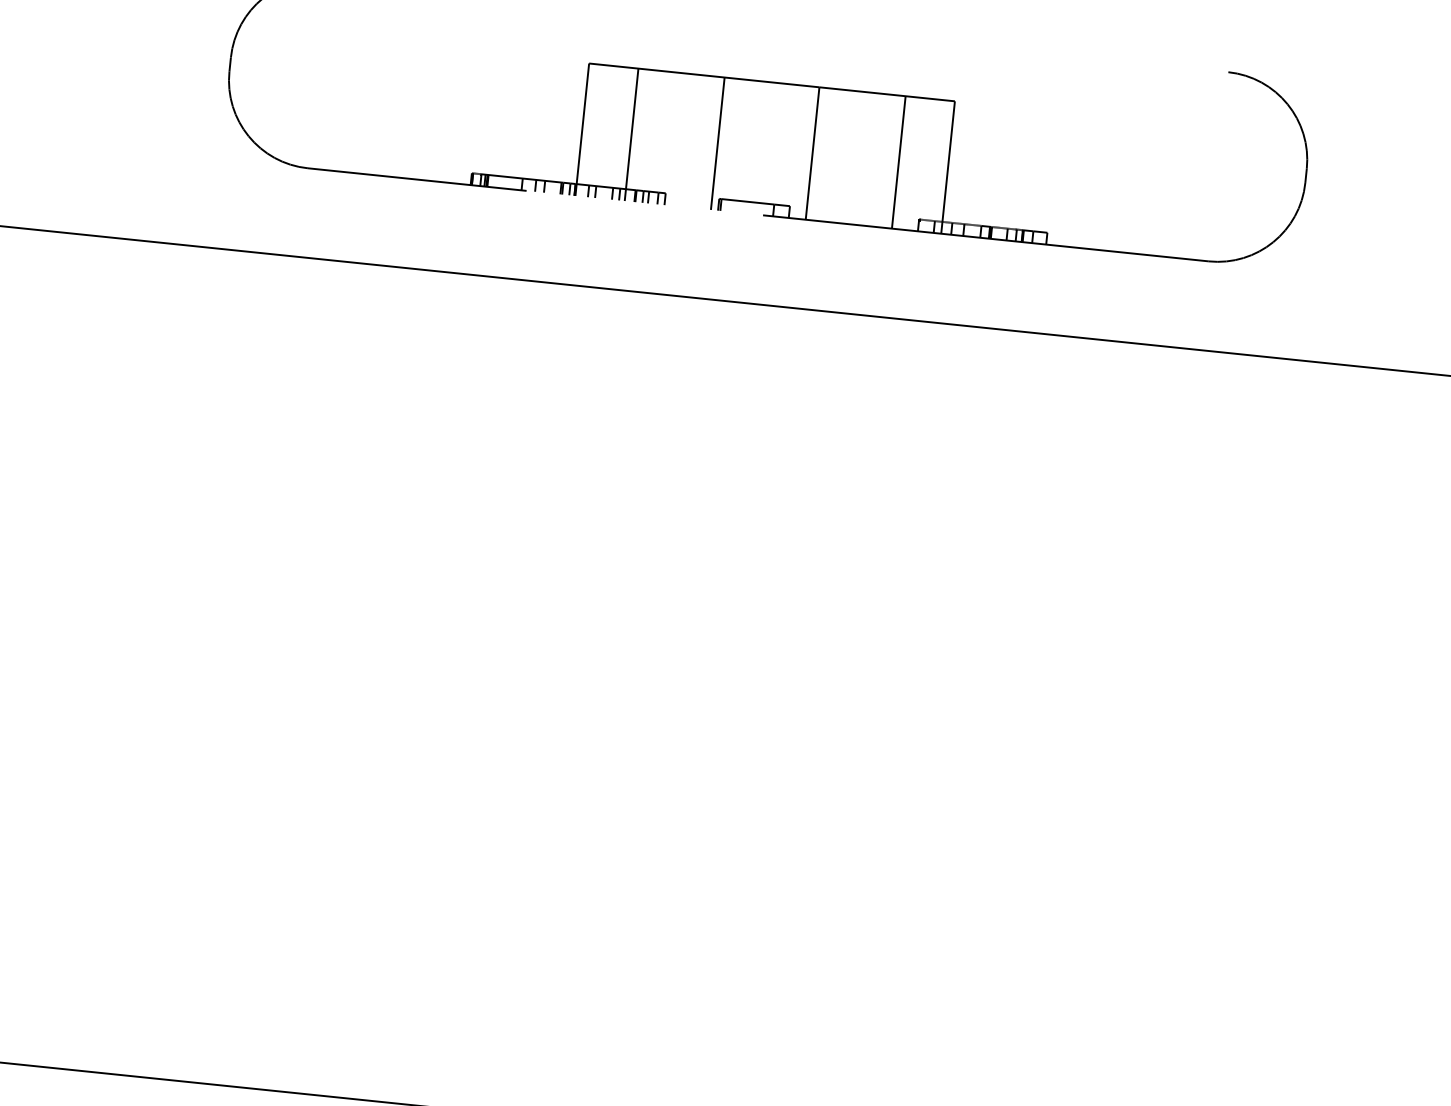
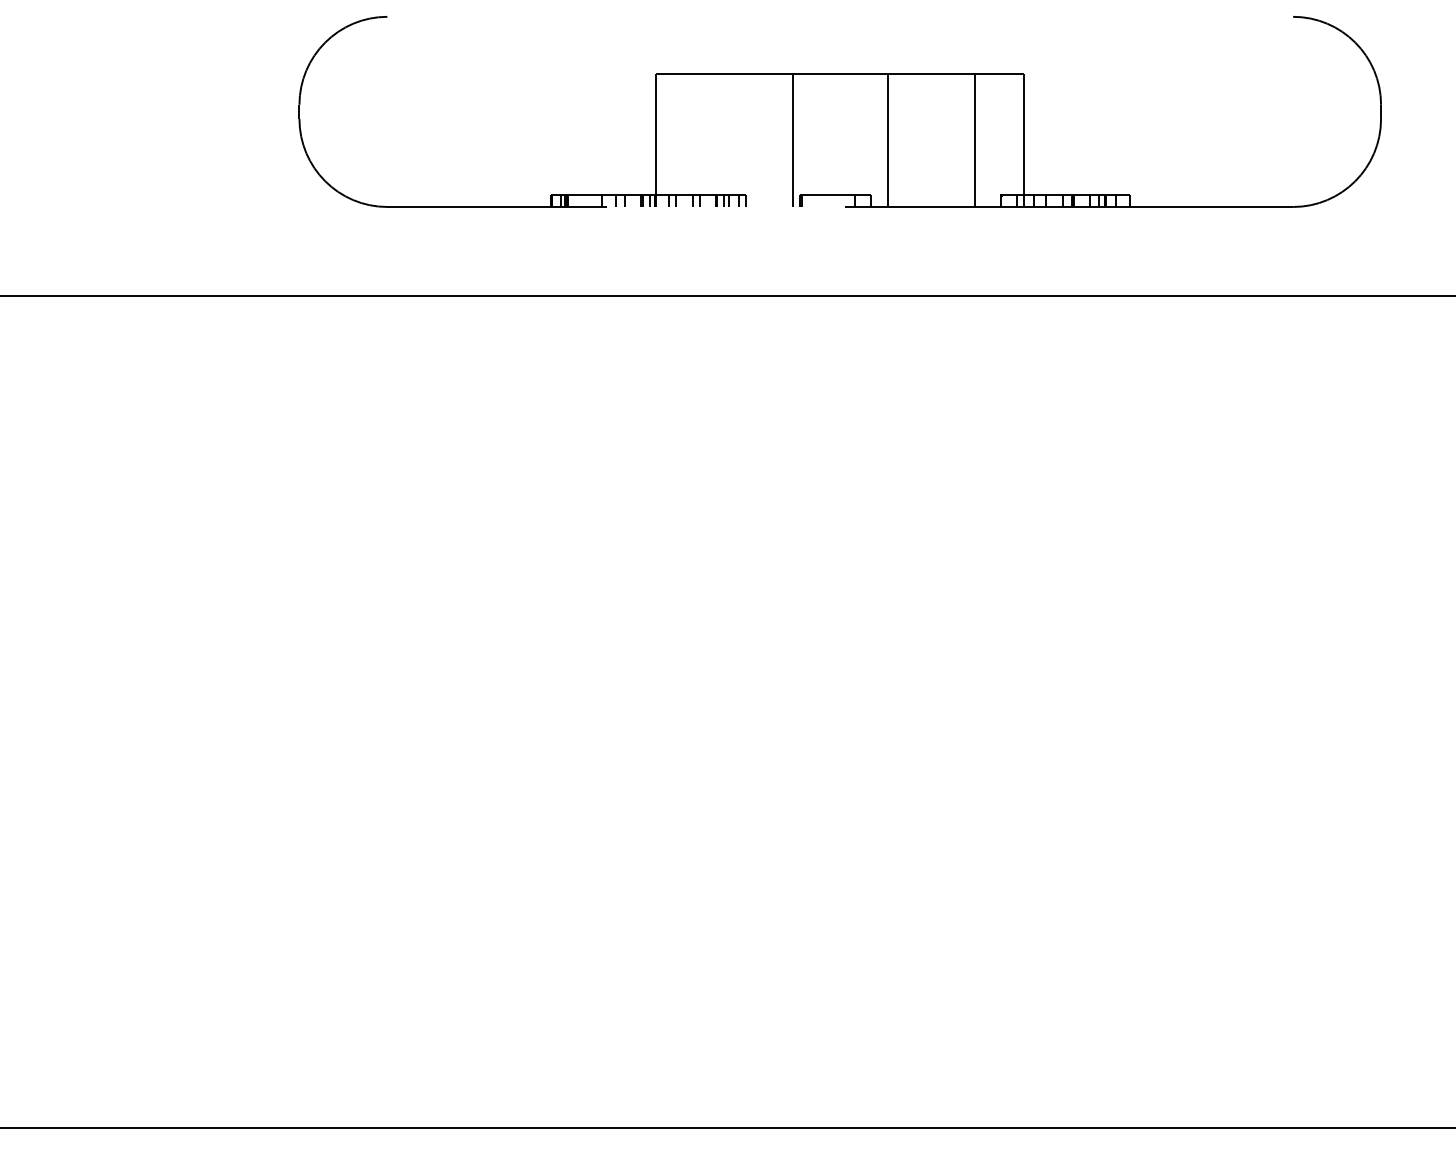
line: (631, 134) -> (705, 140), removed

